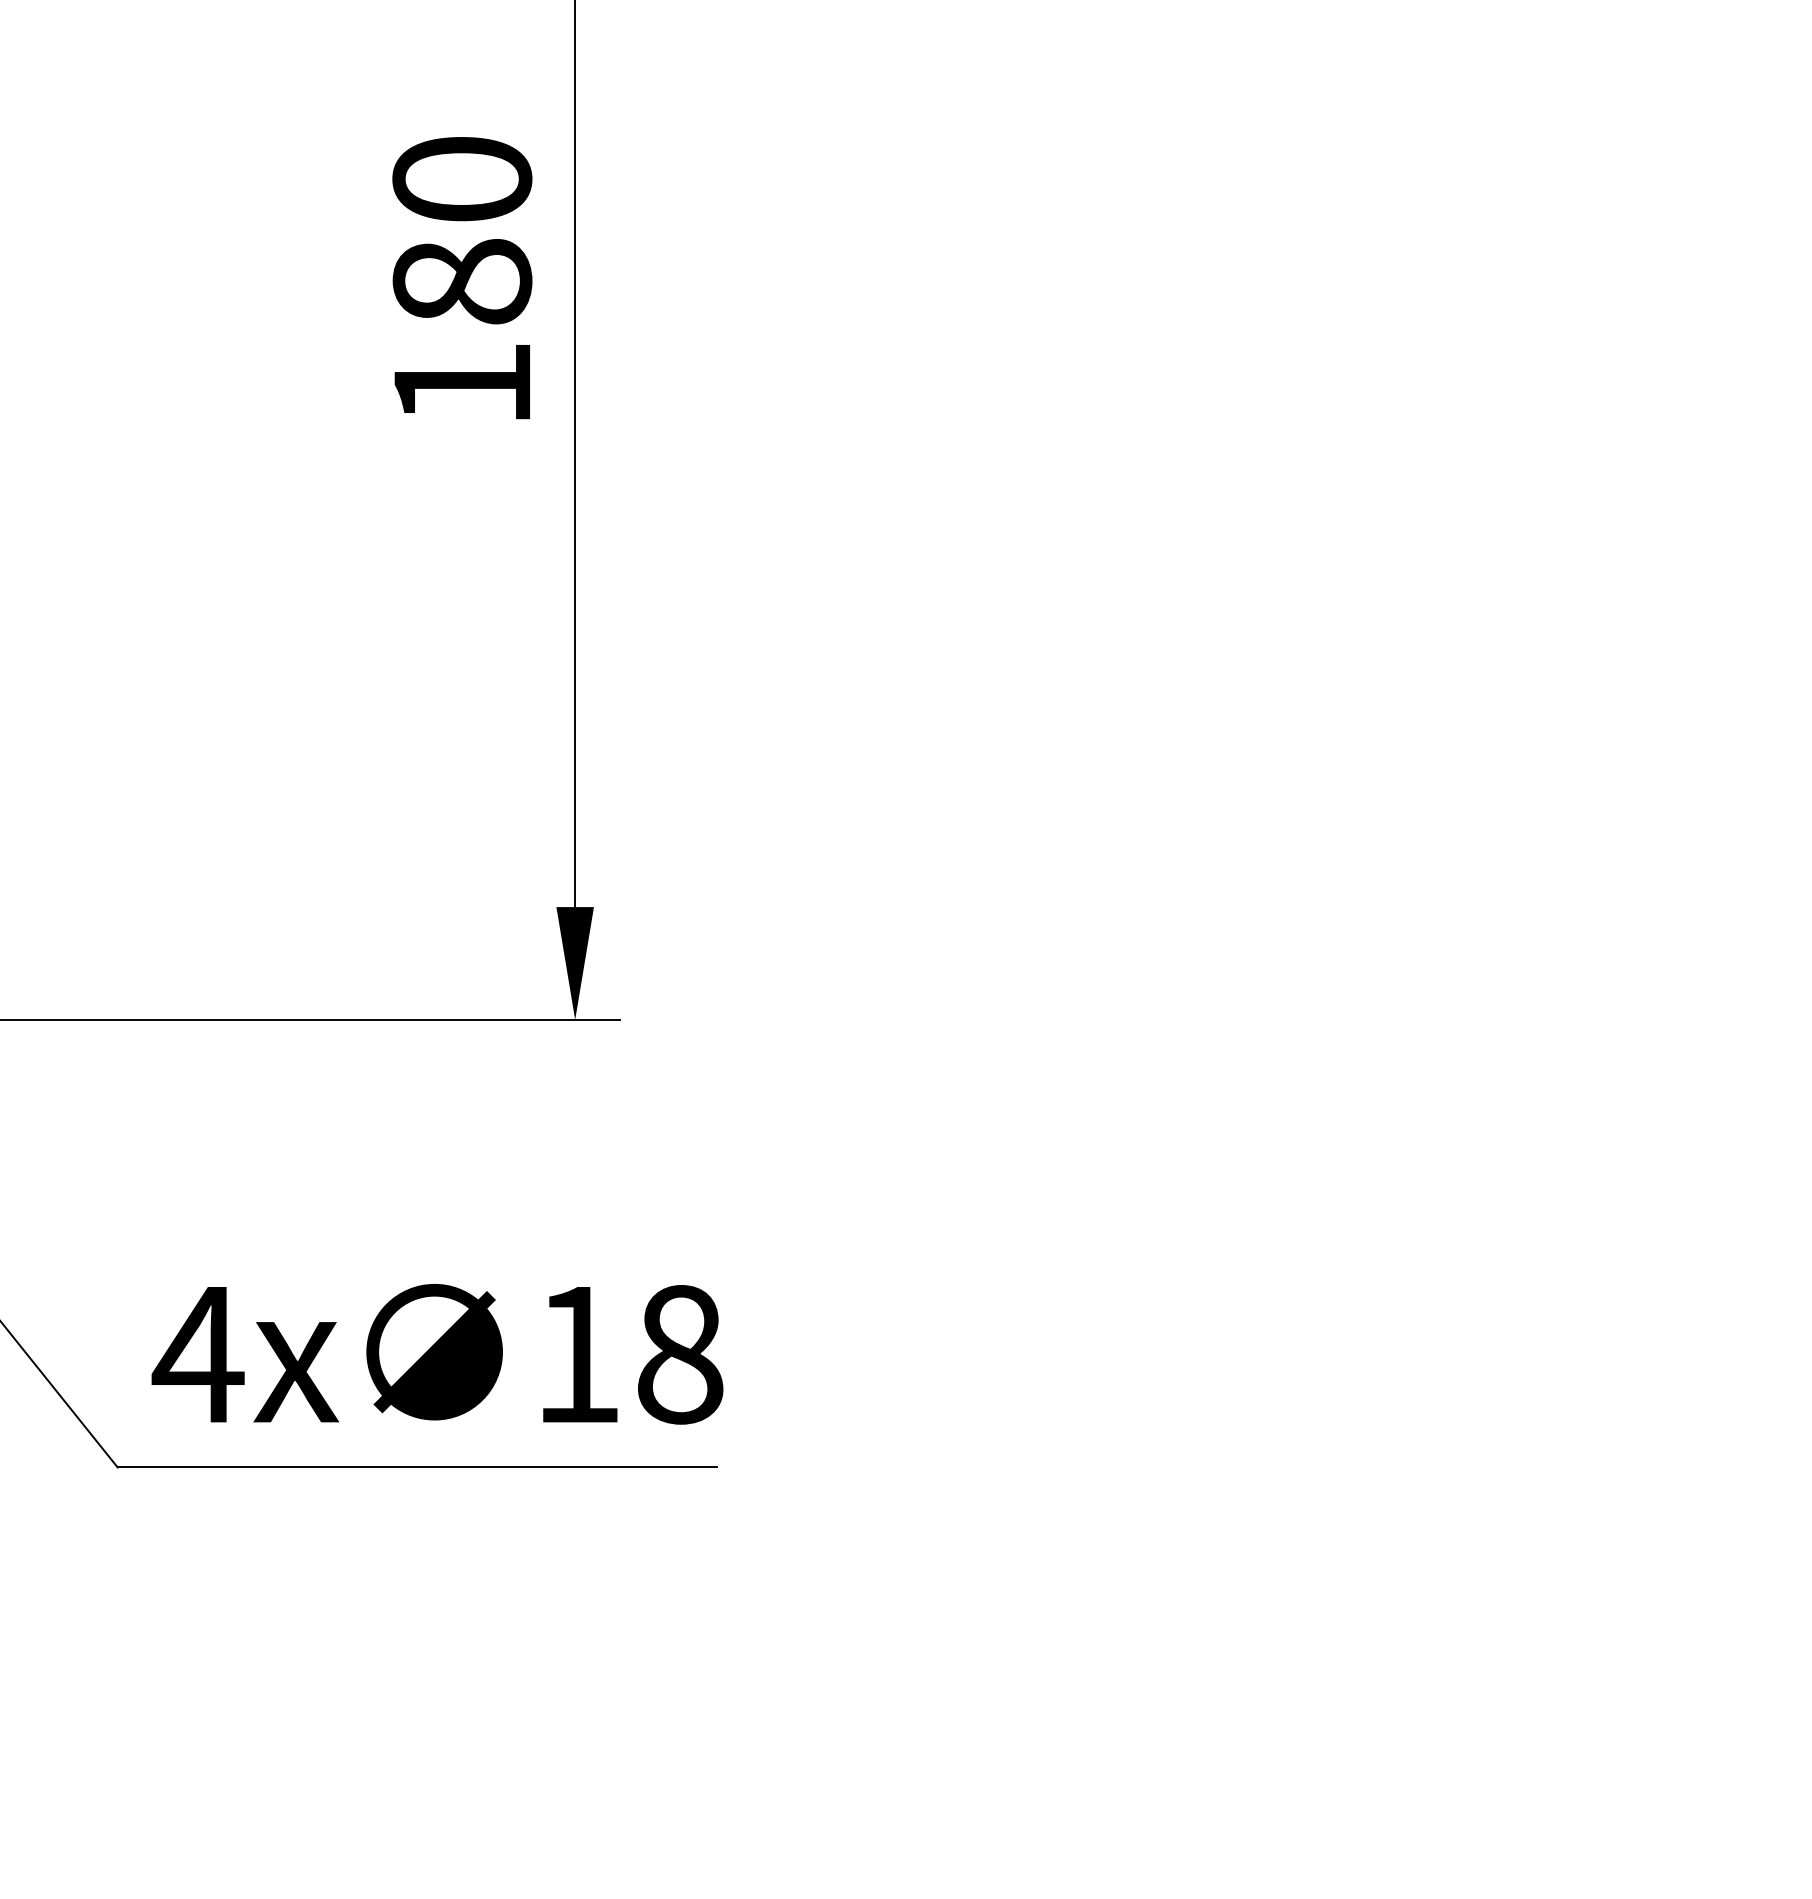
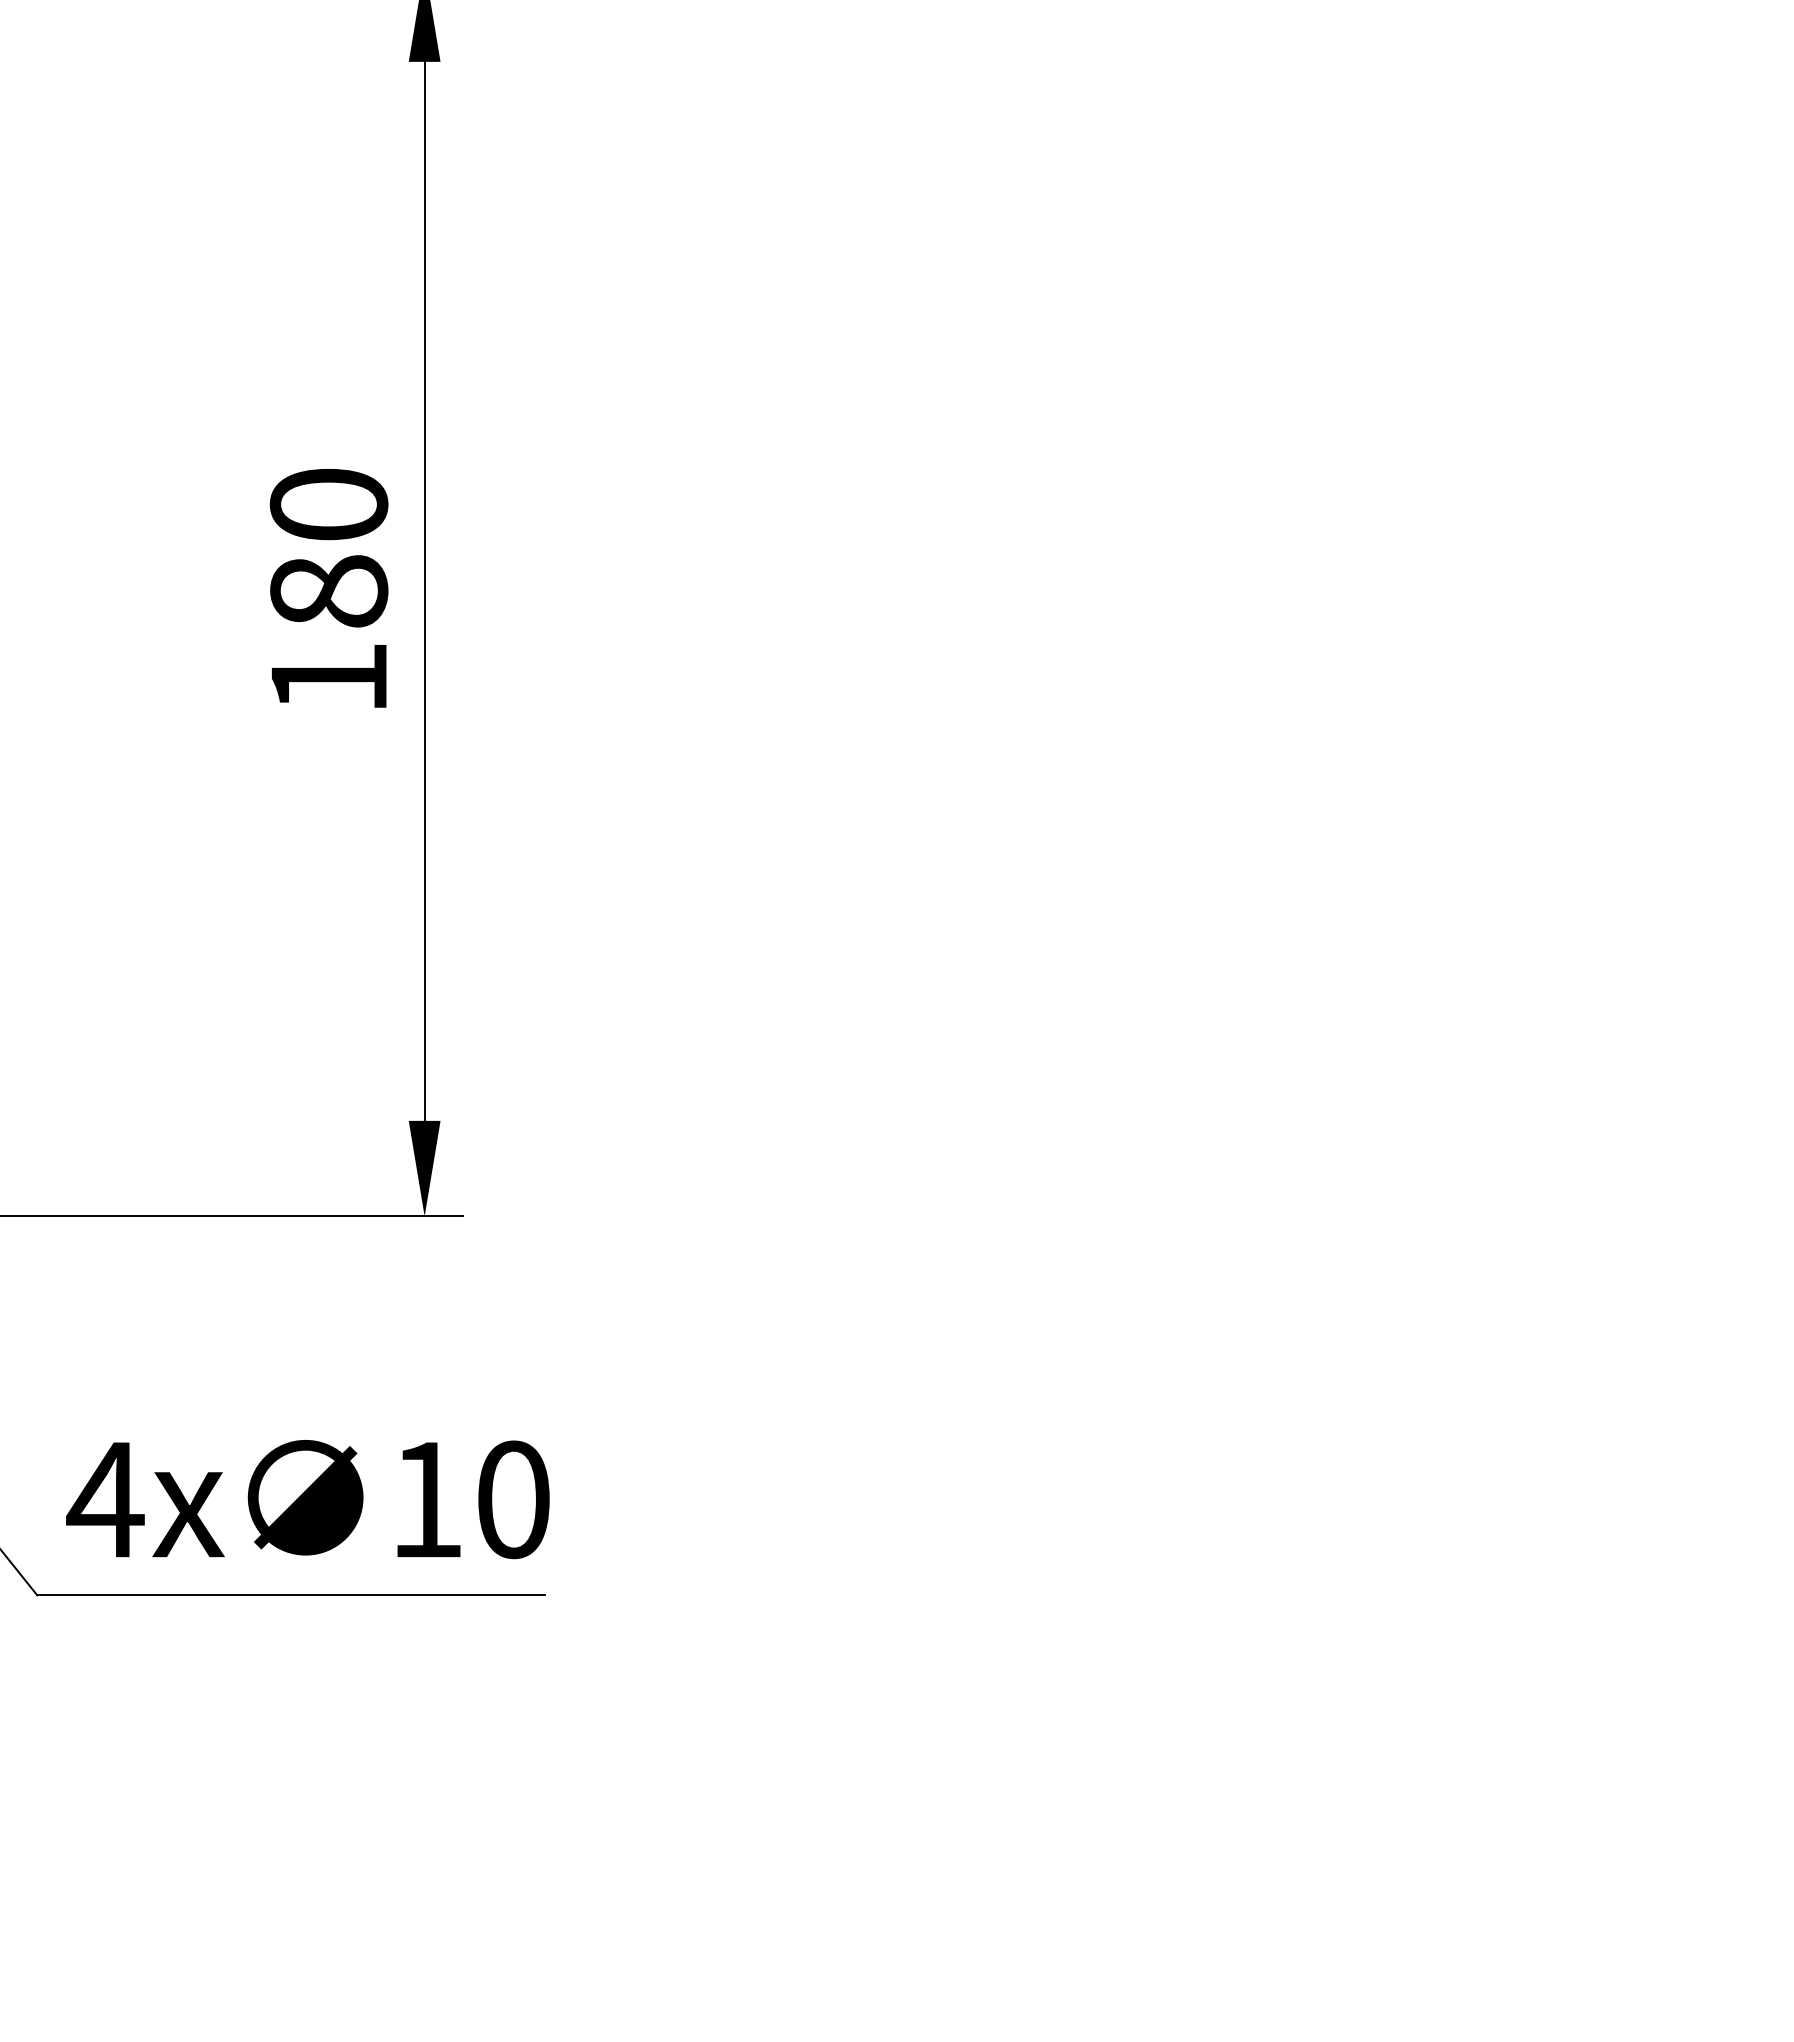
text: (680, 1354) -> (513, 1499), 18 -> 10

